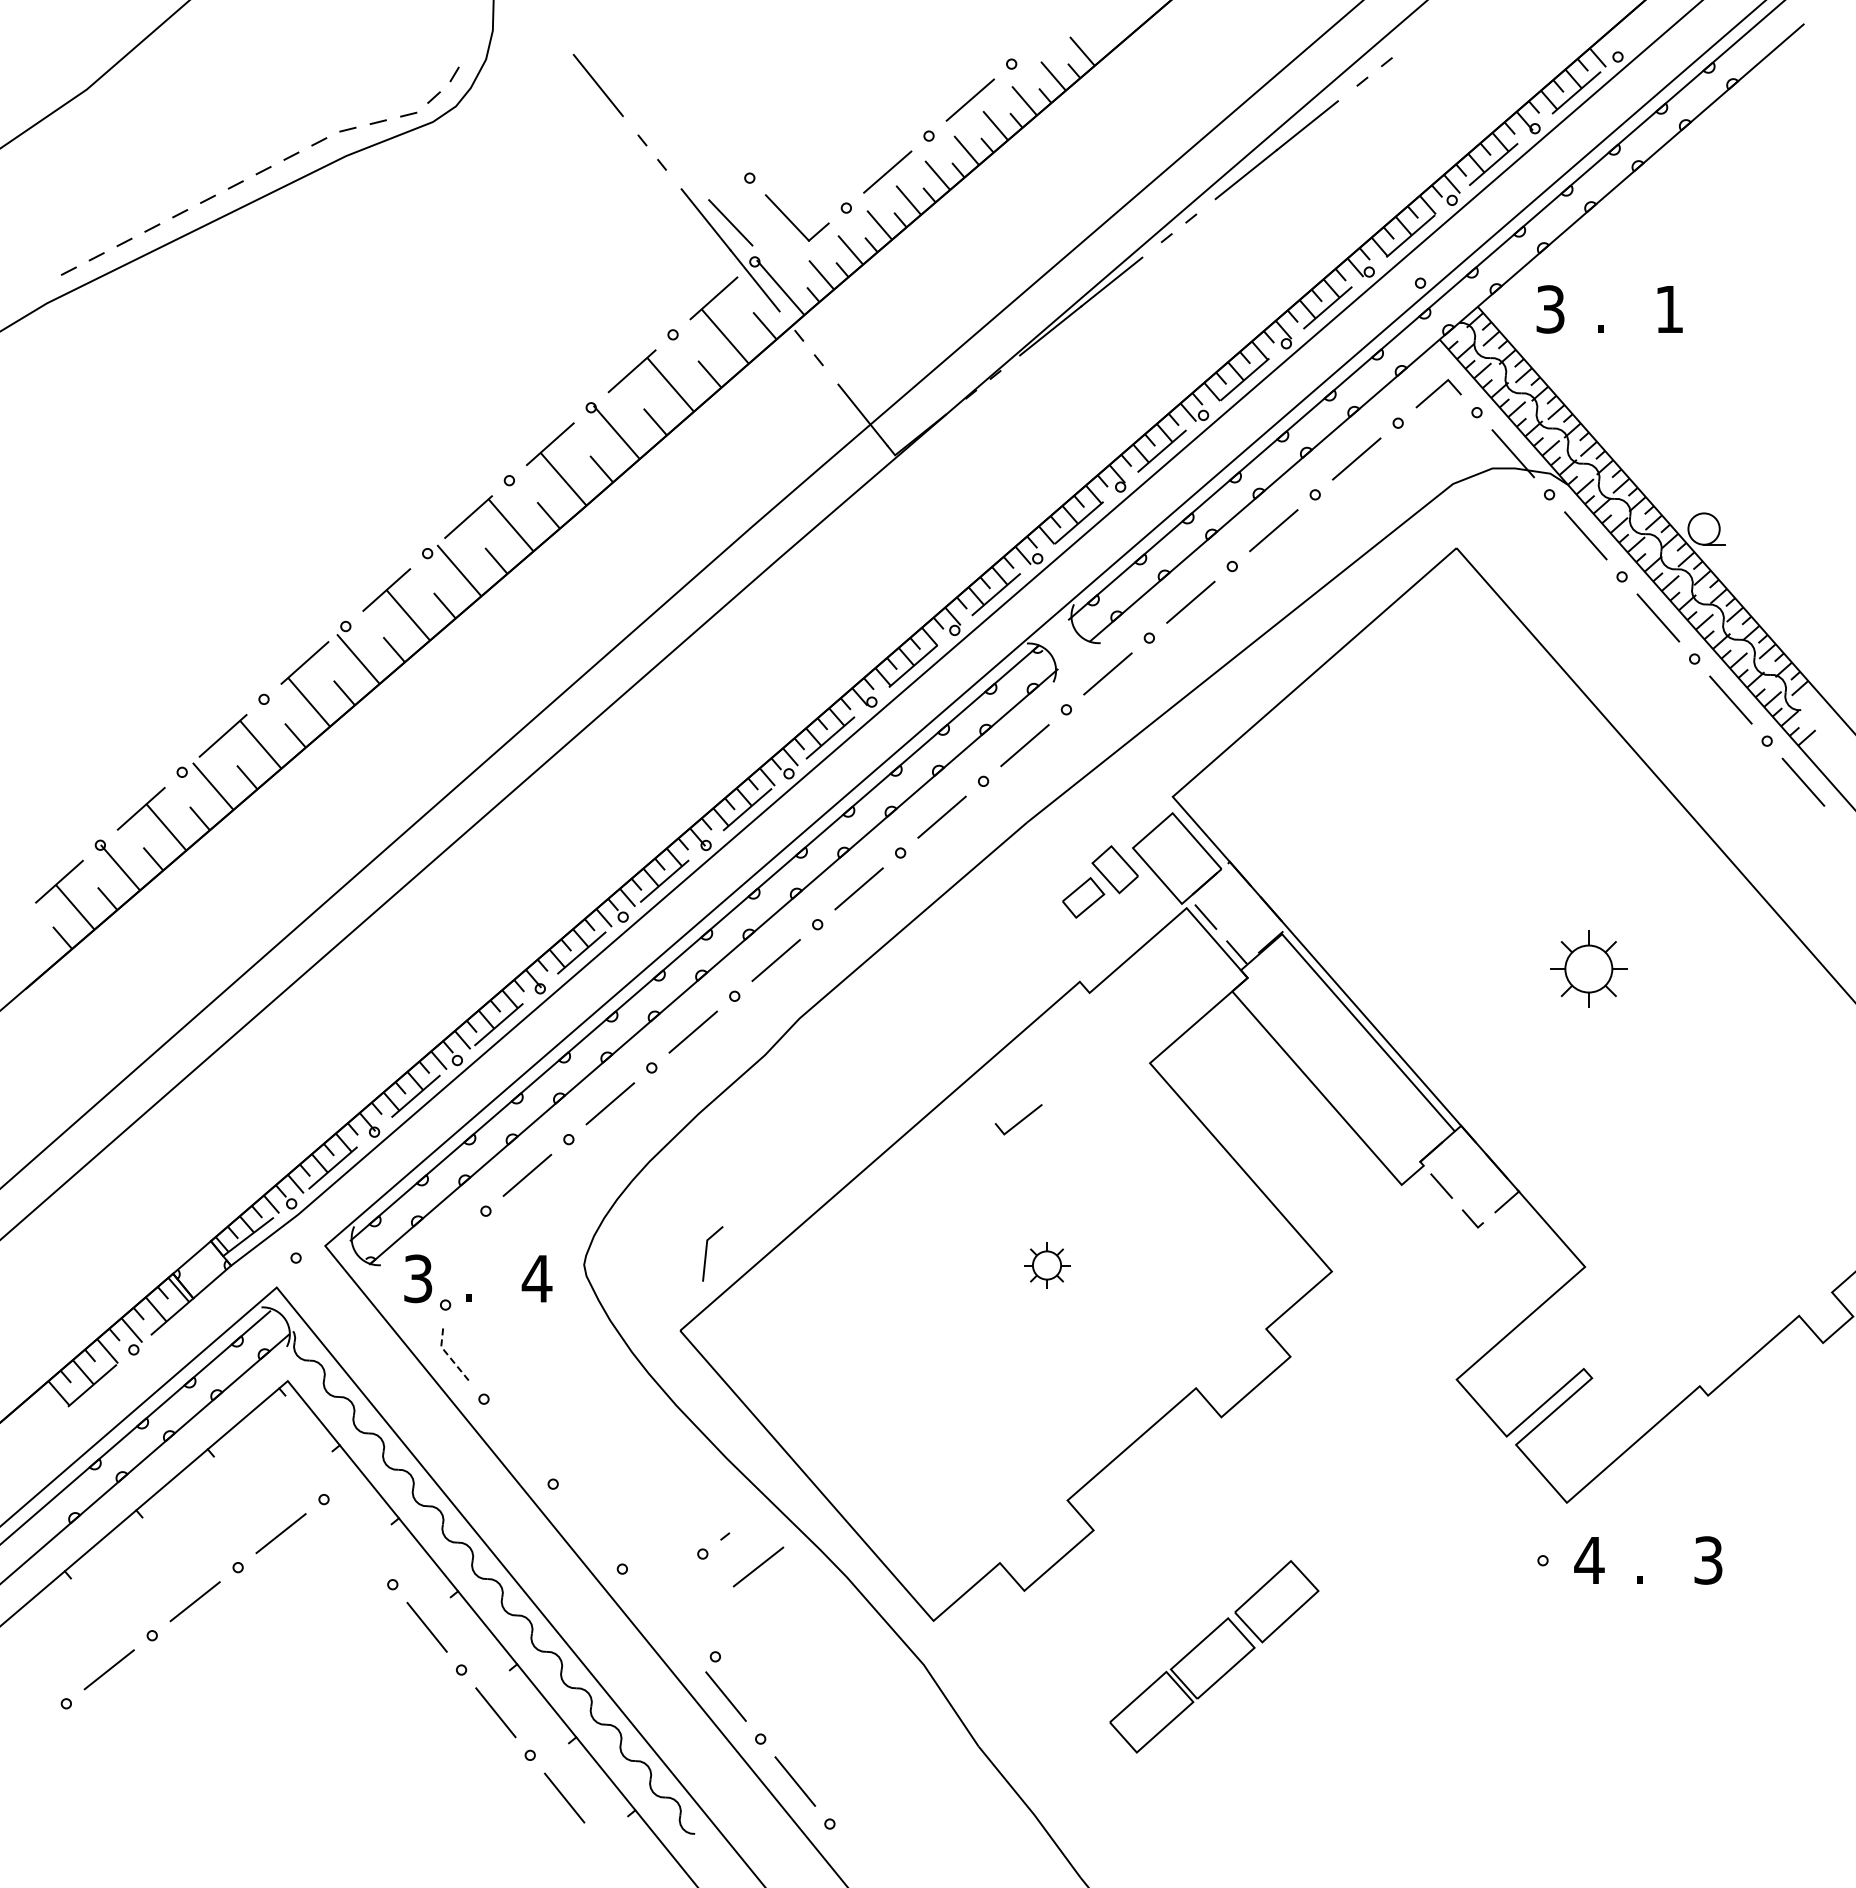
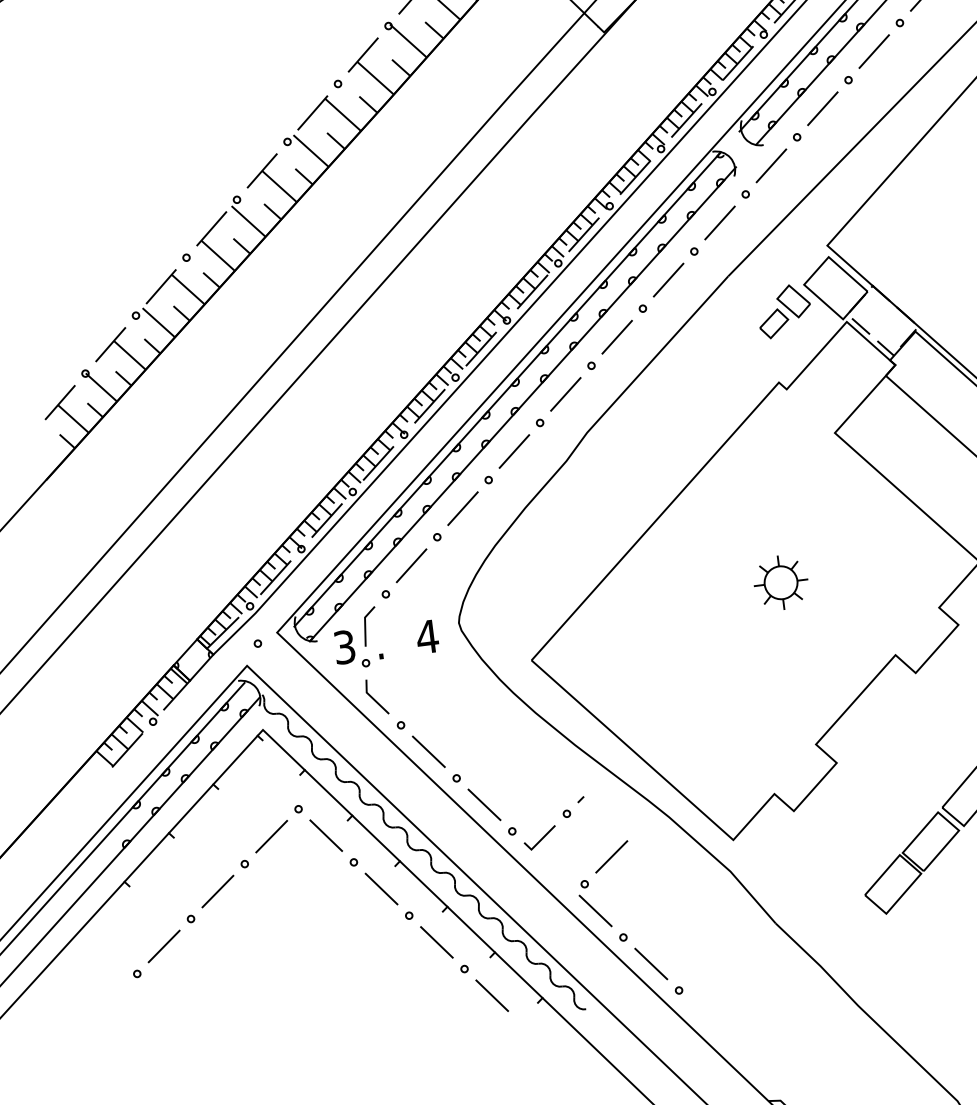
line: (1020, 1120) -> (541, 838), moved
line: (707, 1250) -> (366, 624), moved
part: (1046, 1265) -> (780, 582), size x1.67
line: (449, 1356) -> (373, 698), dashed -> solid
line: (518, 1441) -> (428, 751), added
line: (587, 1526) -> (484, 804), added
line: (358, 1541) -> (326, 835), added
line: (758, 1566) -> (611, 856), moved

